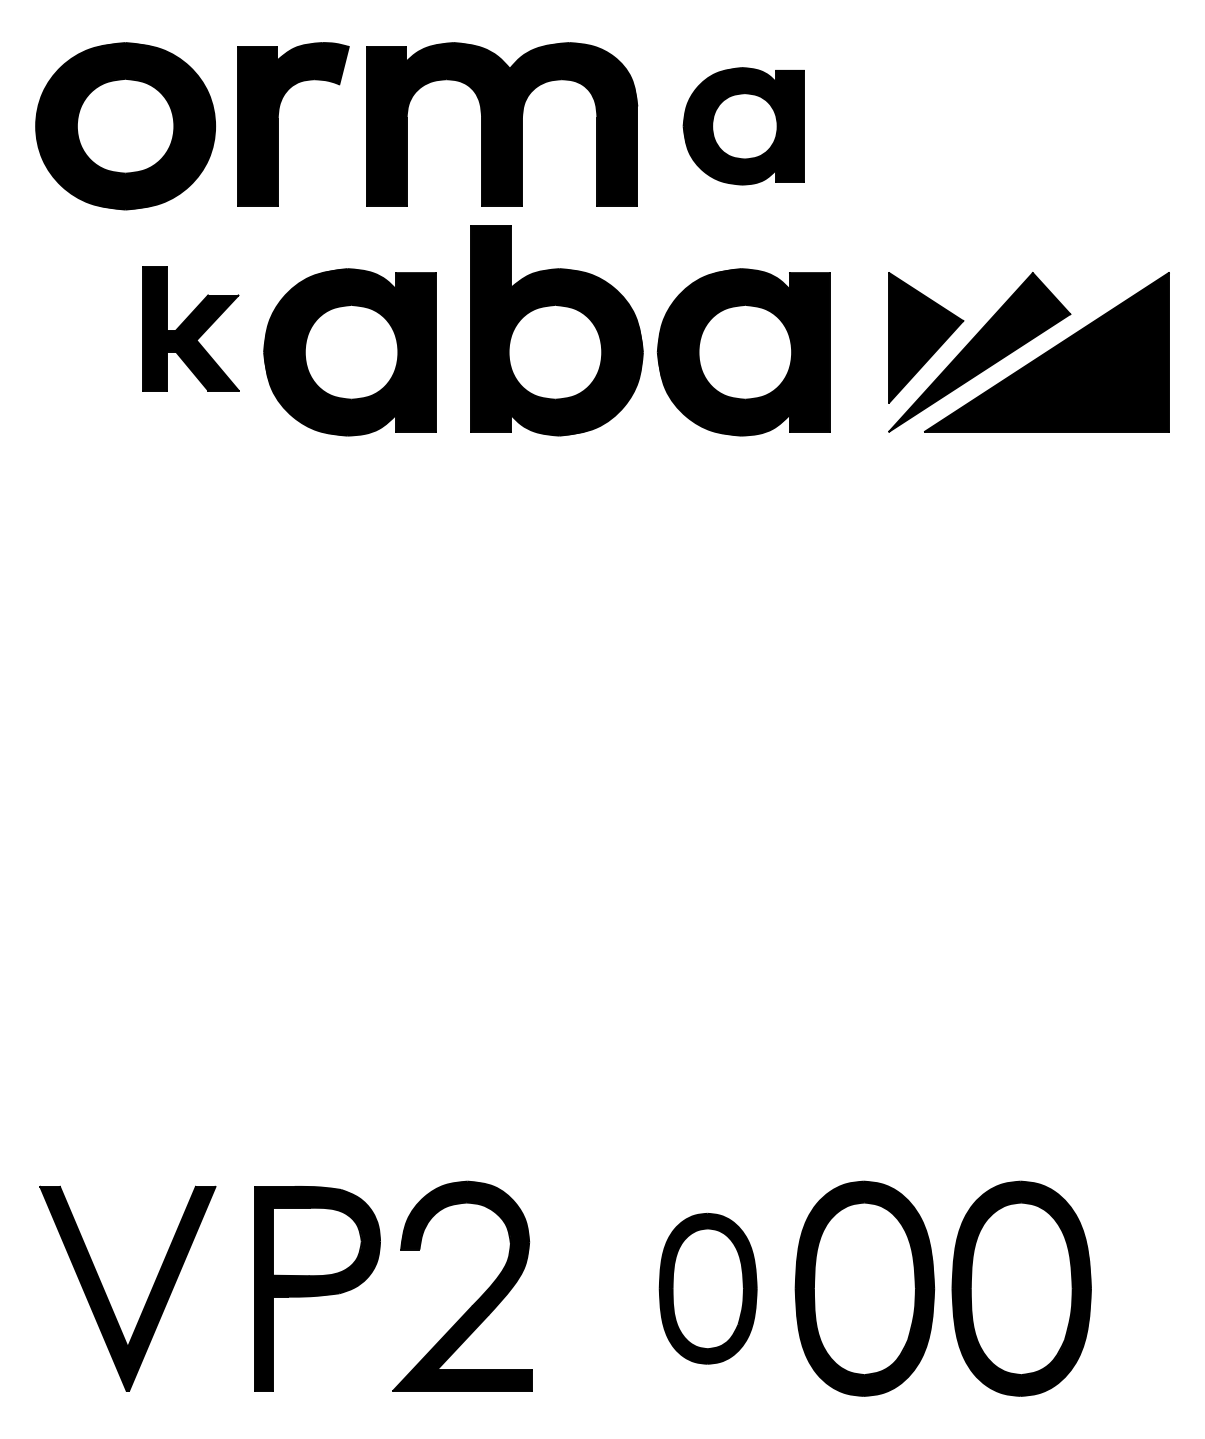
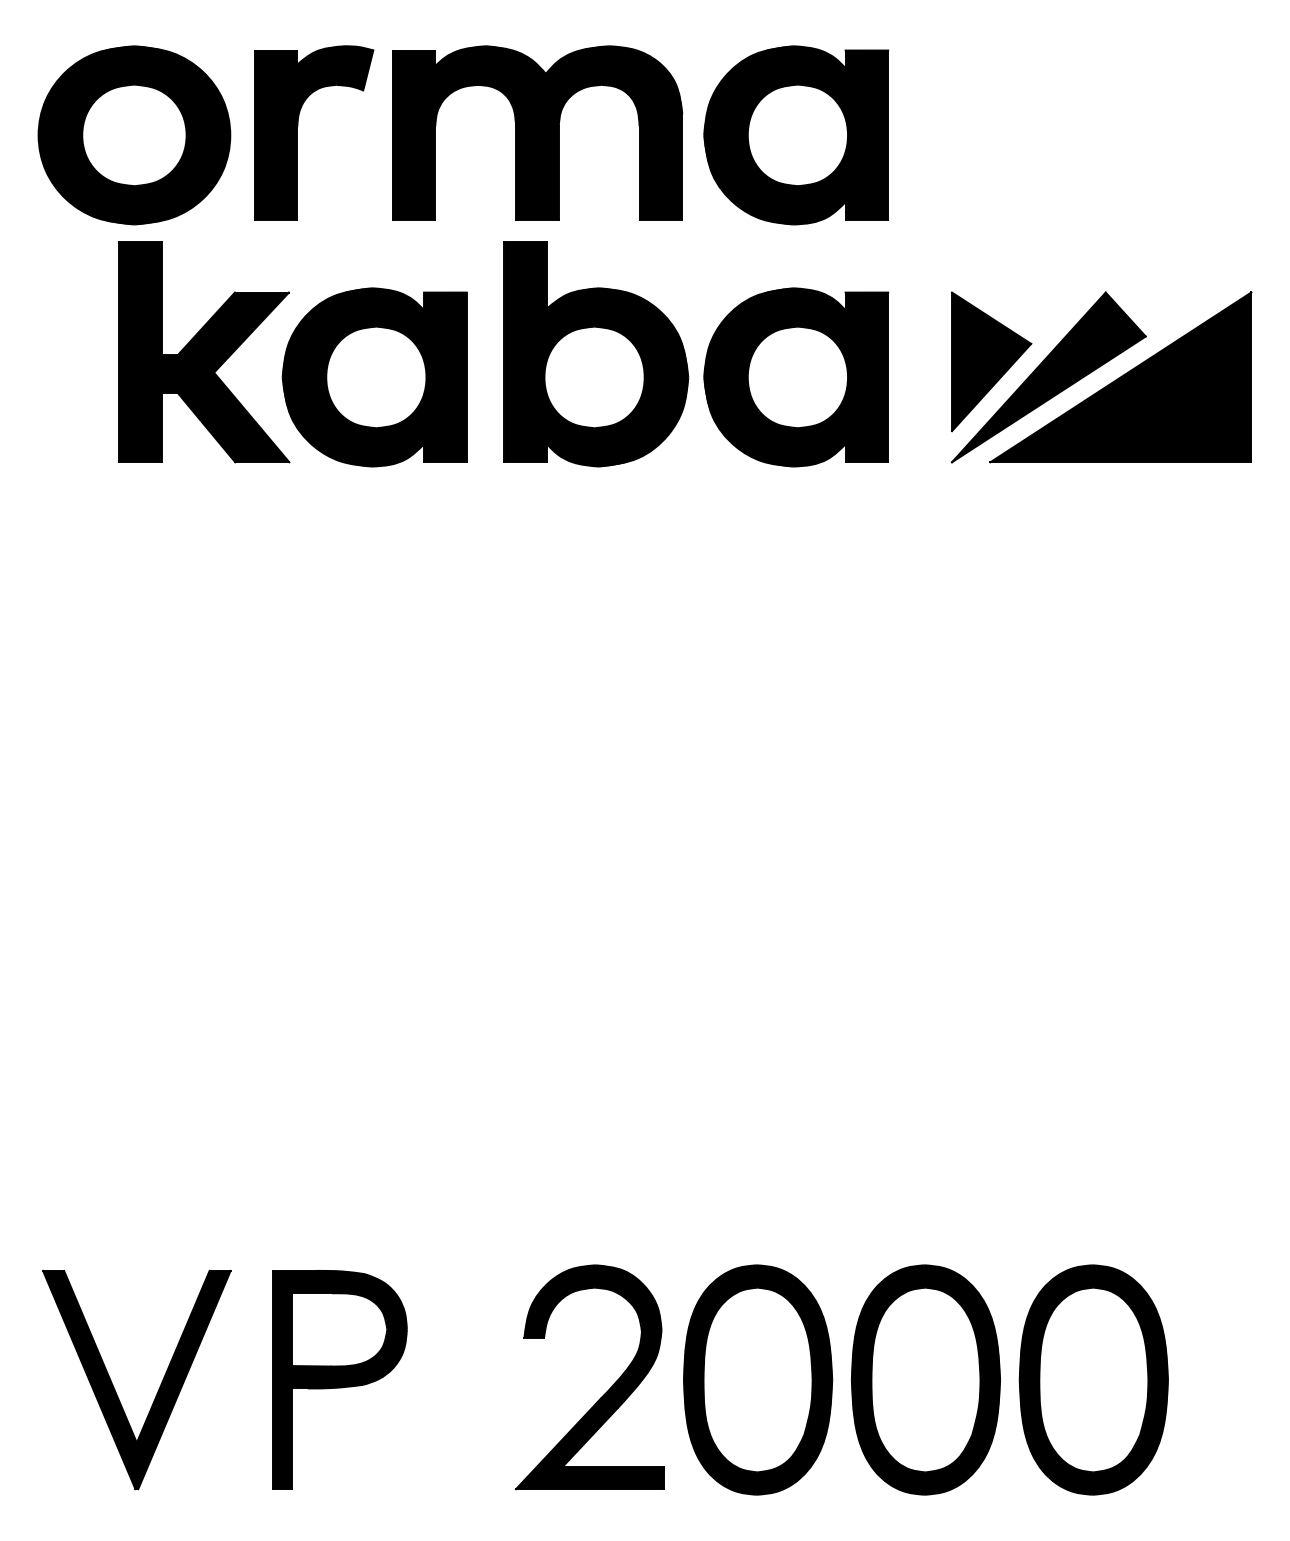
part: (744, 126) -> (796, 135), size x1.43
part: (191, 329) -> (204, 352), size x1.67
part: (708, 1288) -> (758, 1379), size x1.43
part: (476, 1300) -> (605, 1392), moved

